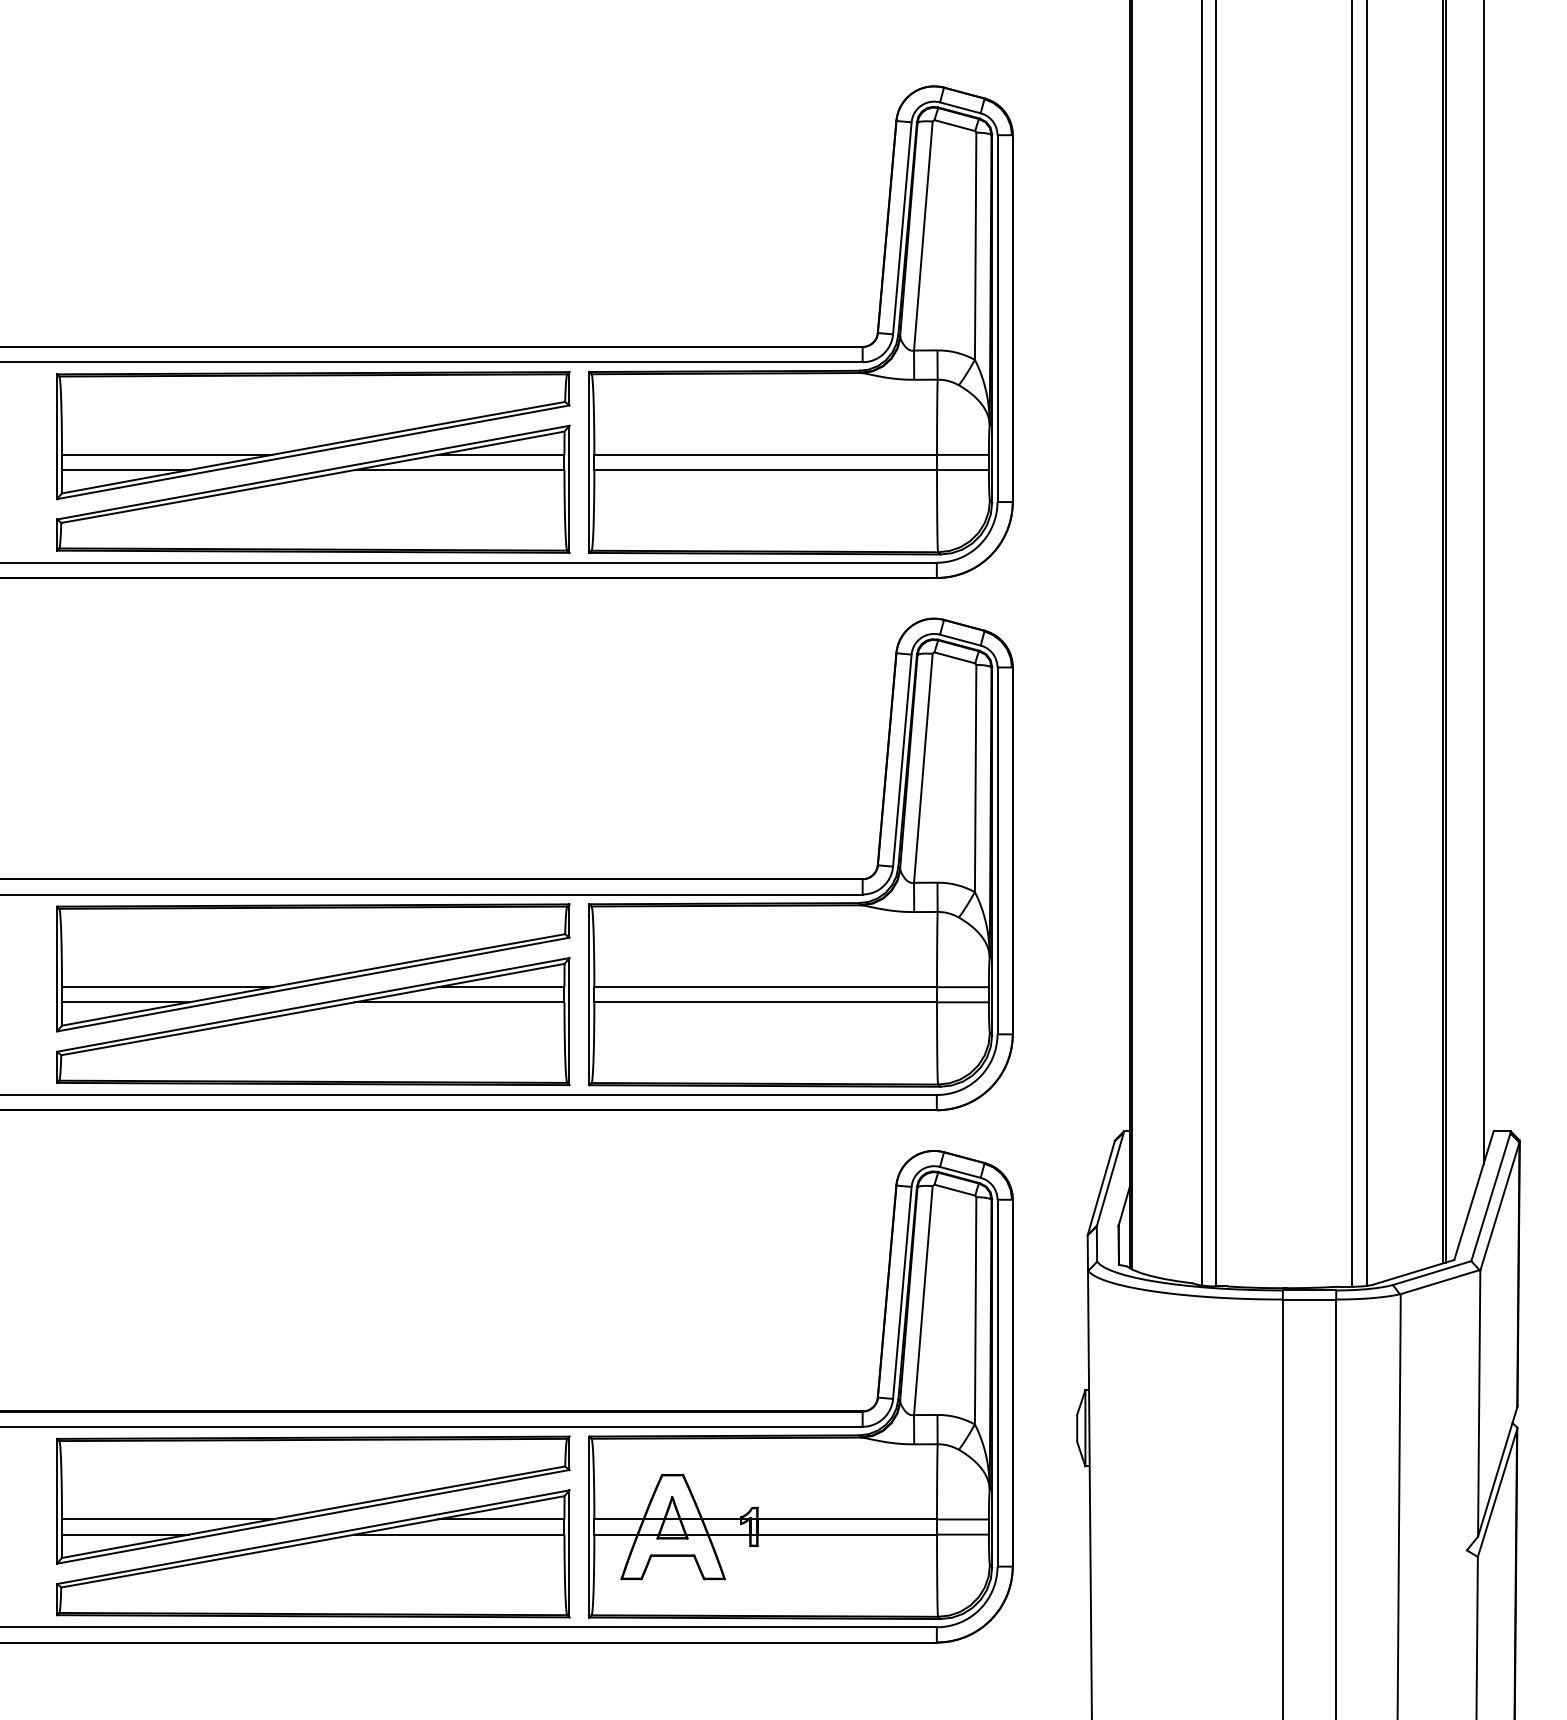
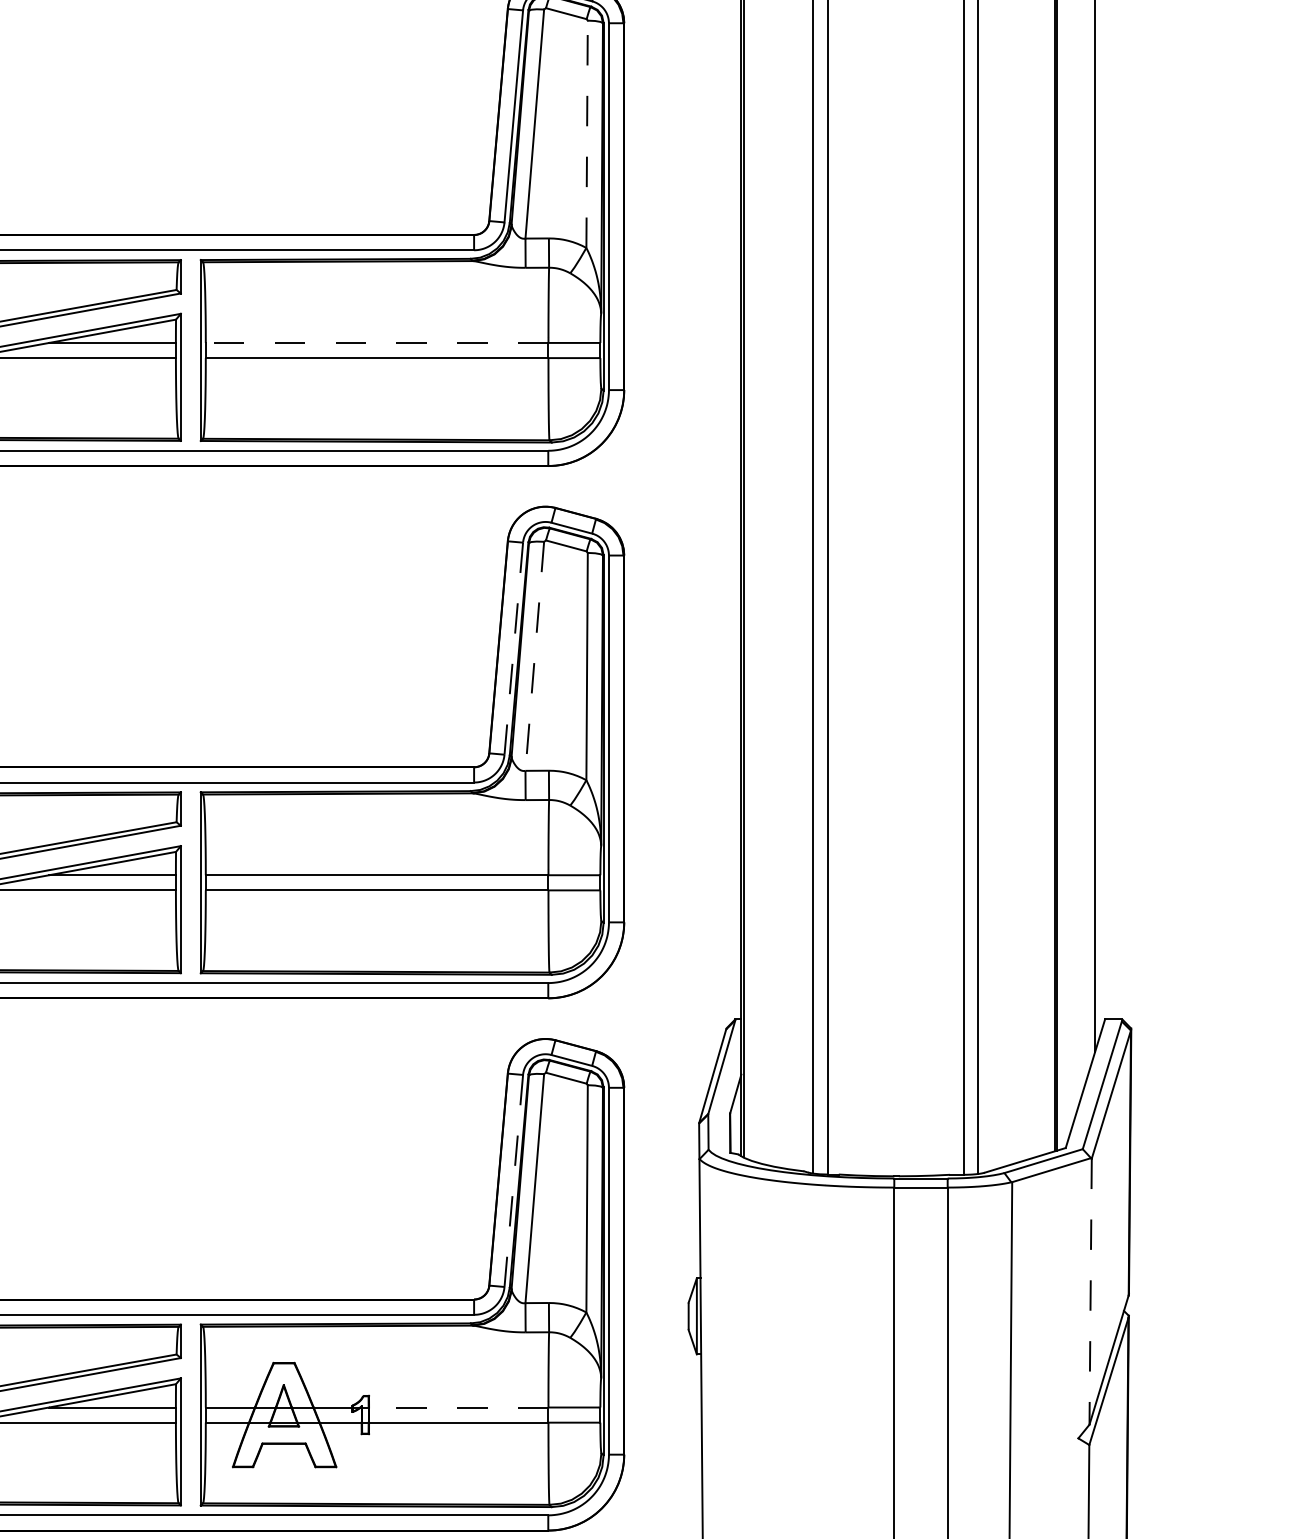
line: (975, 246) -> (586, 134), solid -> dashed
line: (765, 454) -> (376, 342), solid -> dashed
line: (902, 761) -> (513, 649), solid -> dashed
line: (923, 768) -> (534, 656), solid -> dashed
line: (902, 1293) -> (513, 1181), solid -> dashed
line: (1479, 1404) -> (1090, 1292), solid -> dashed
line: (847, 1519) -> (458, 1407), solid -> dashed

